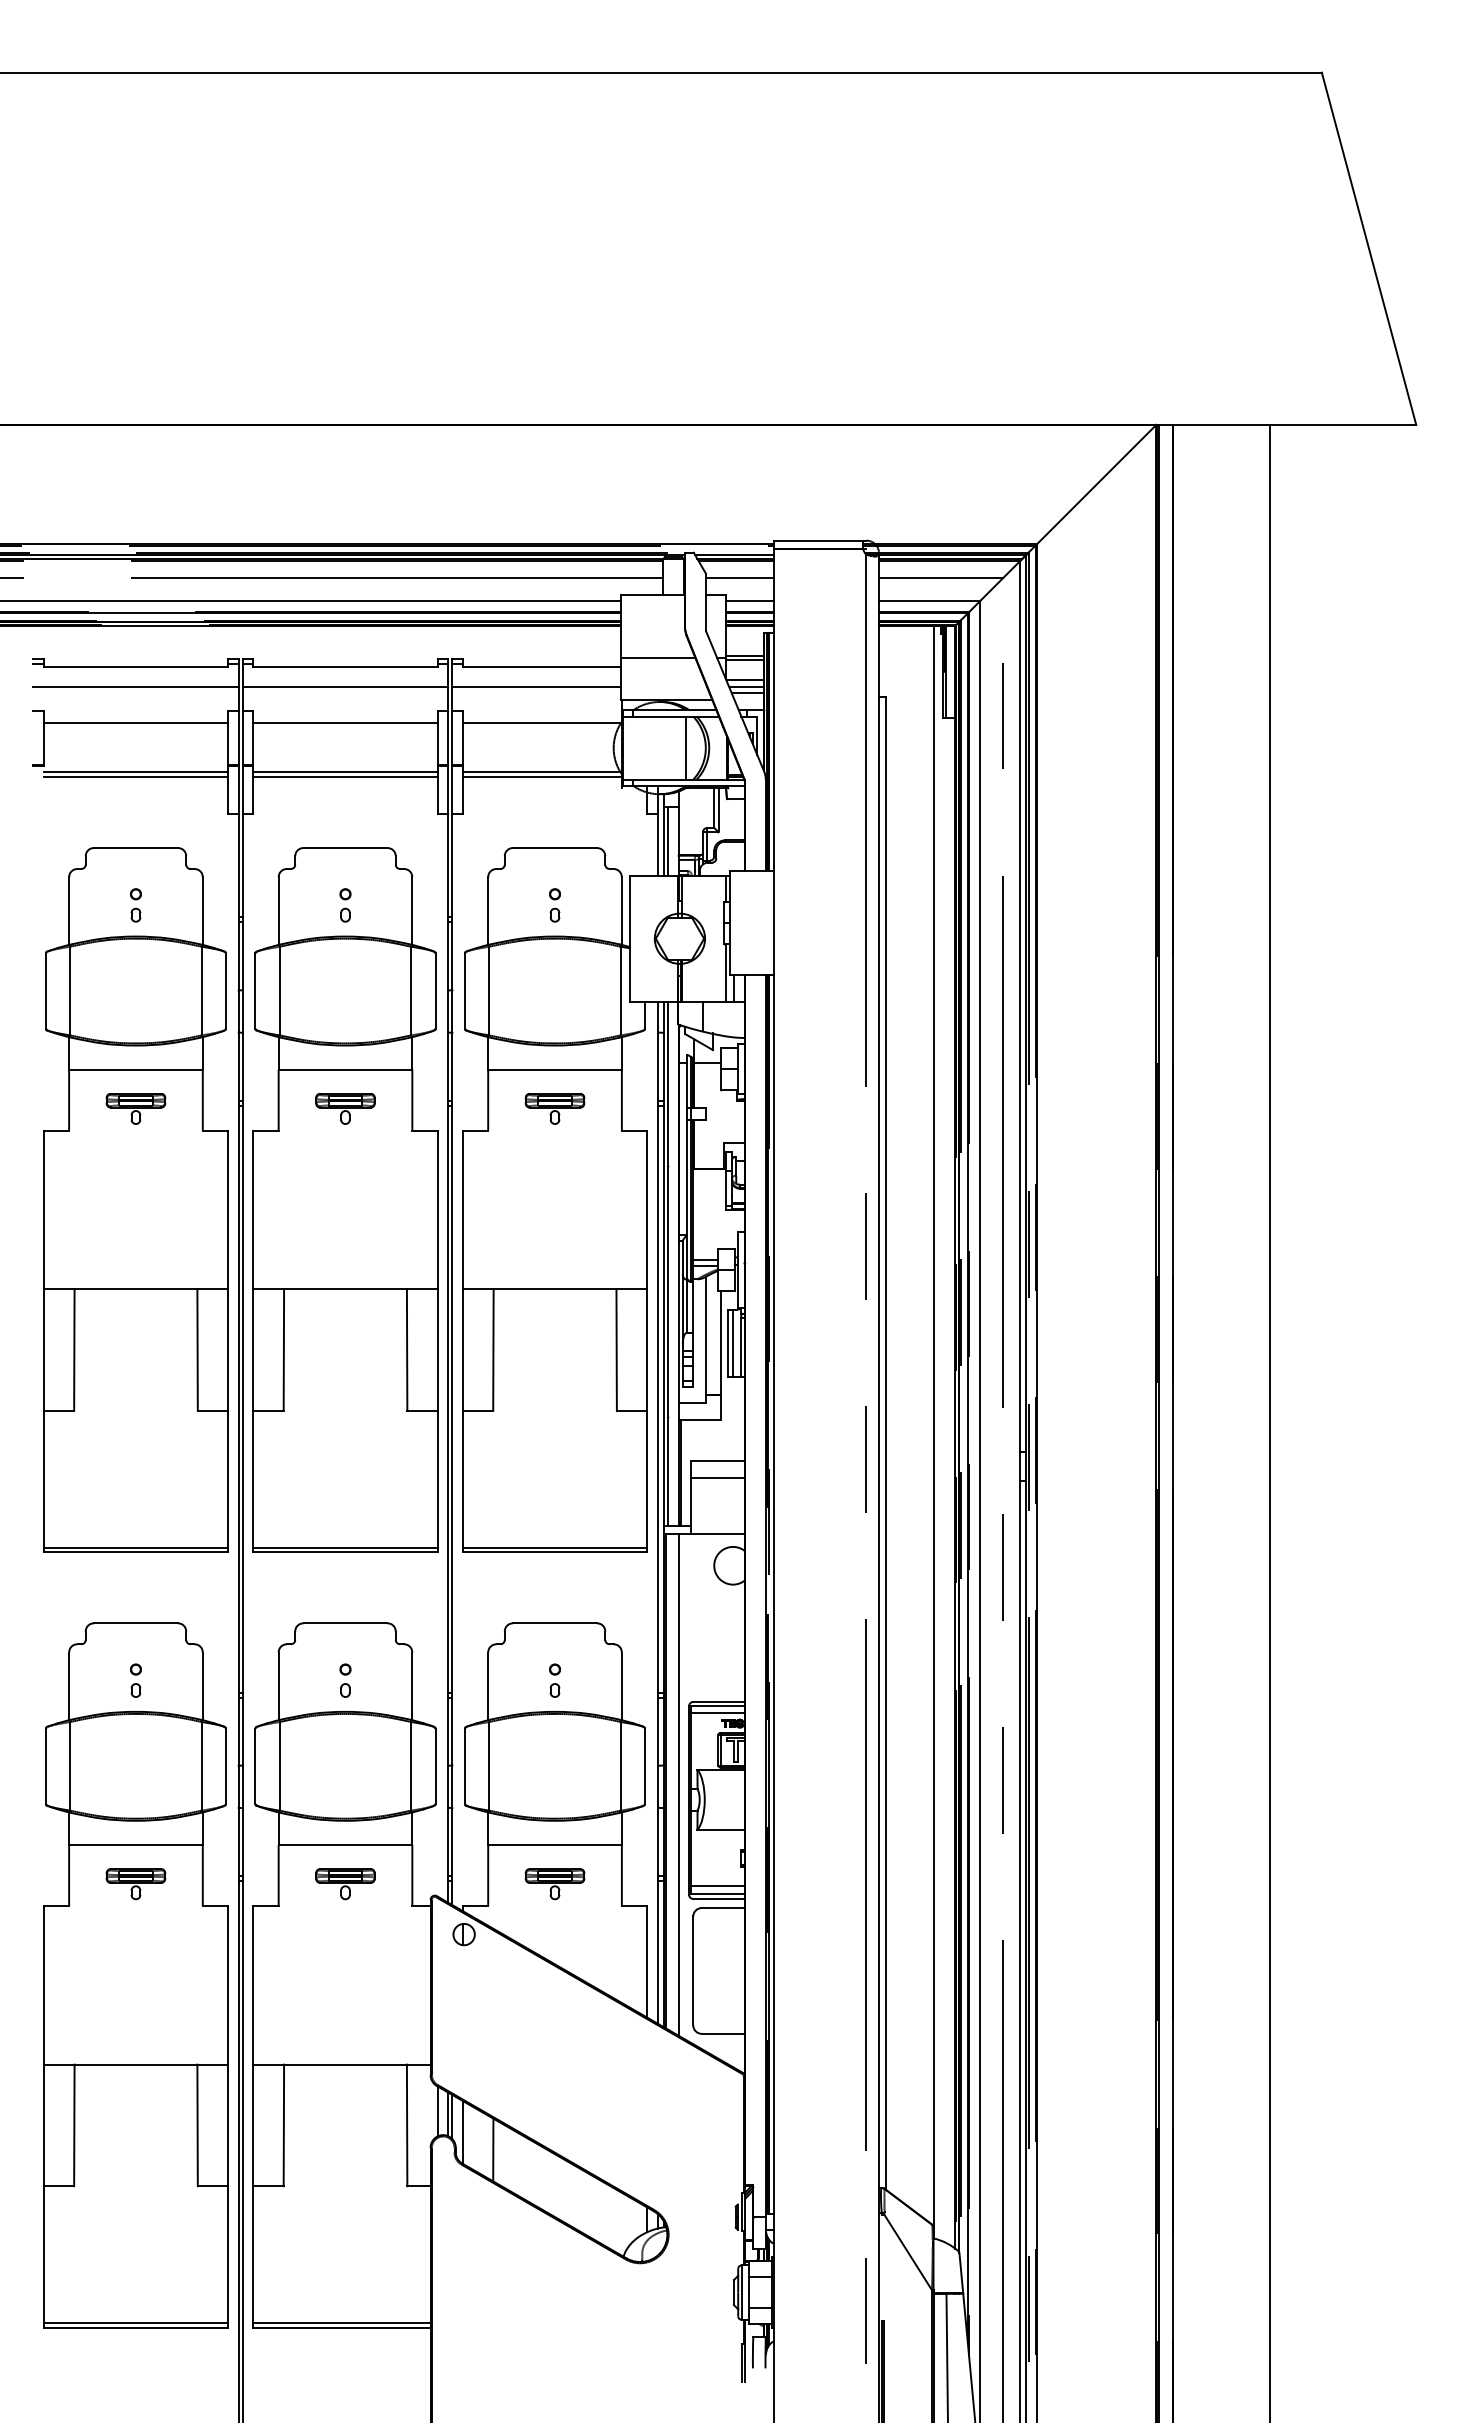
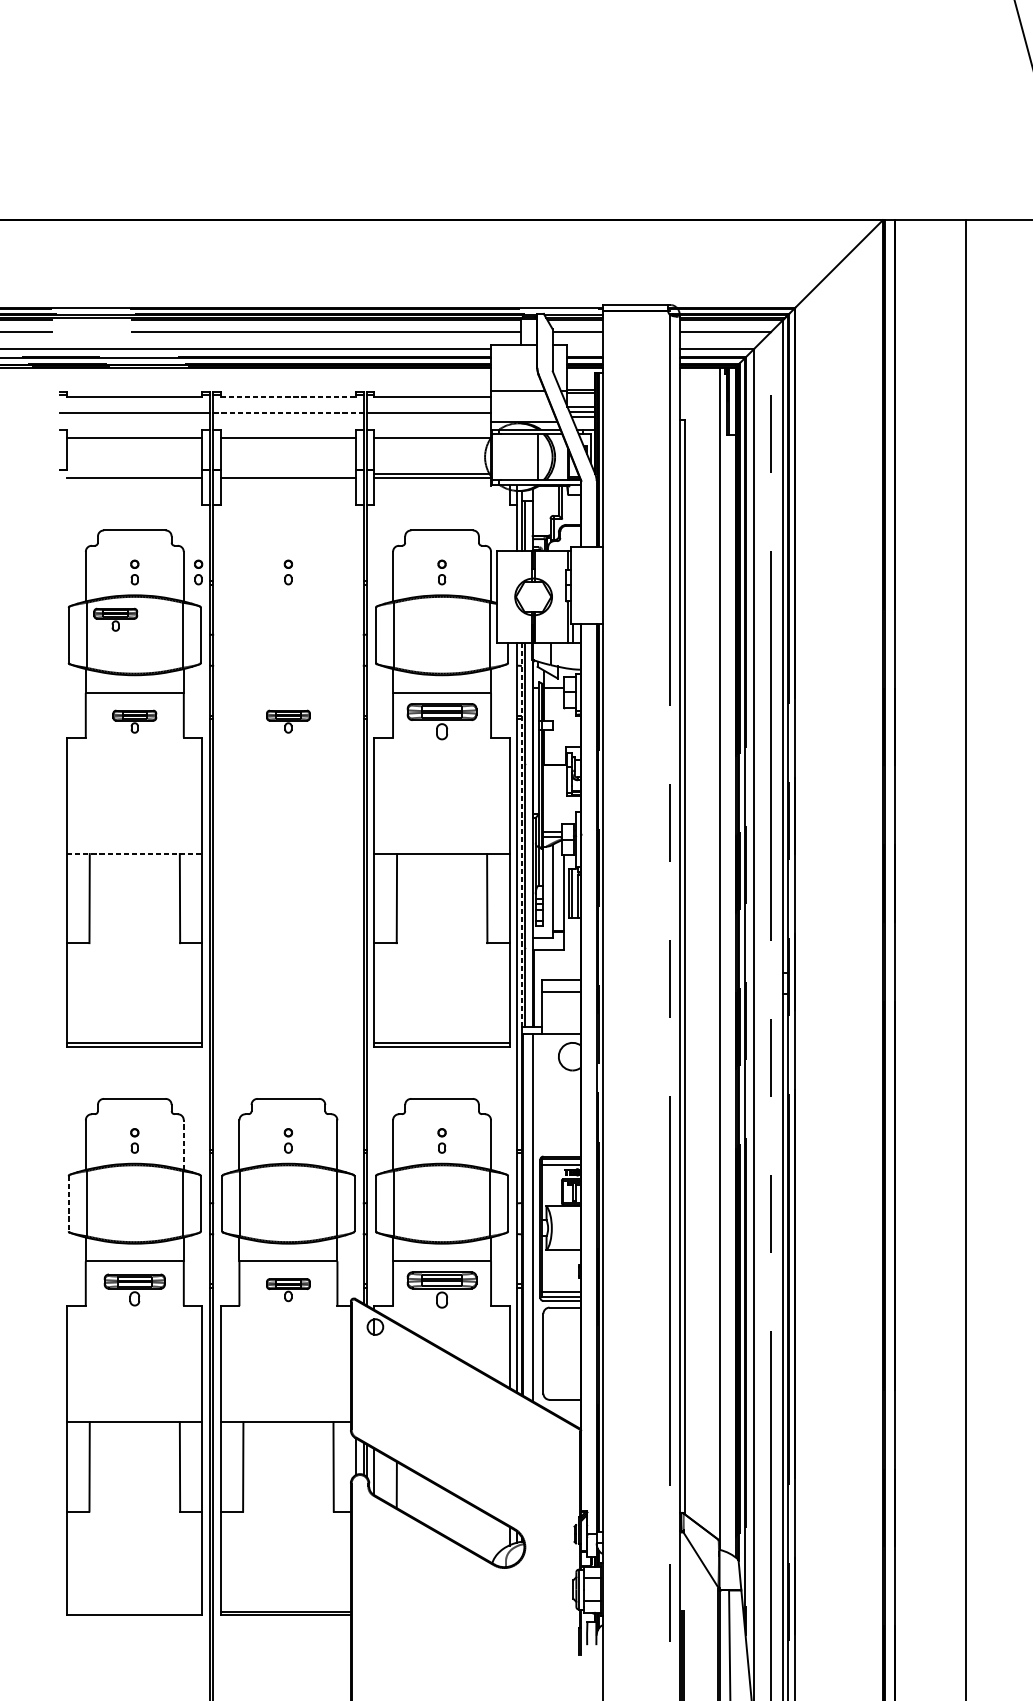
line: (749, 600) -> (584, 348), removed
line: (346, 666) -> (289, 397), solid -> dashed
line: (345, 687) -> (288, 412), solid -> dashed
line: (135, 771) -> (134, 474), removed
line: (345, 771) -> (288, 474), removed
part: (222, 905) -> (198, 572), added
part: (109, 969) -> (115, 619), added
part: (554, 1108) -> (441, 721), size x1.6
part: (345, 1199) -> (288, 788), removed
line: (663, 1264) -> (521, 835), solid -> dashed
line: (136, 1289) -> (135, 854), solid -> dashed
line: (202, 1686) -> (183, 1145), solid -> dashed
line: (45, 1766) -> (68, 1203), solid -> dashed
part: (135, 1884) -> (134, 1290), size x1.4
part: (554, 1884) -> (441, 1290), size x1.6
line: (135, 2323) -> (134, 1612), removed

